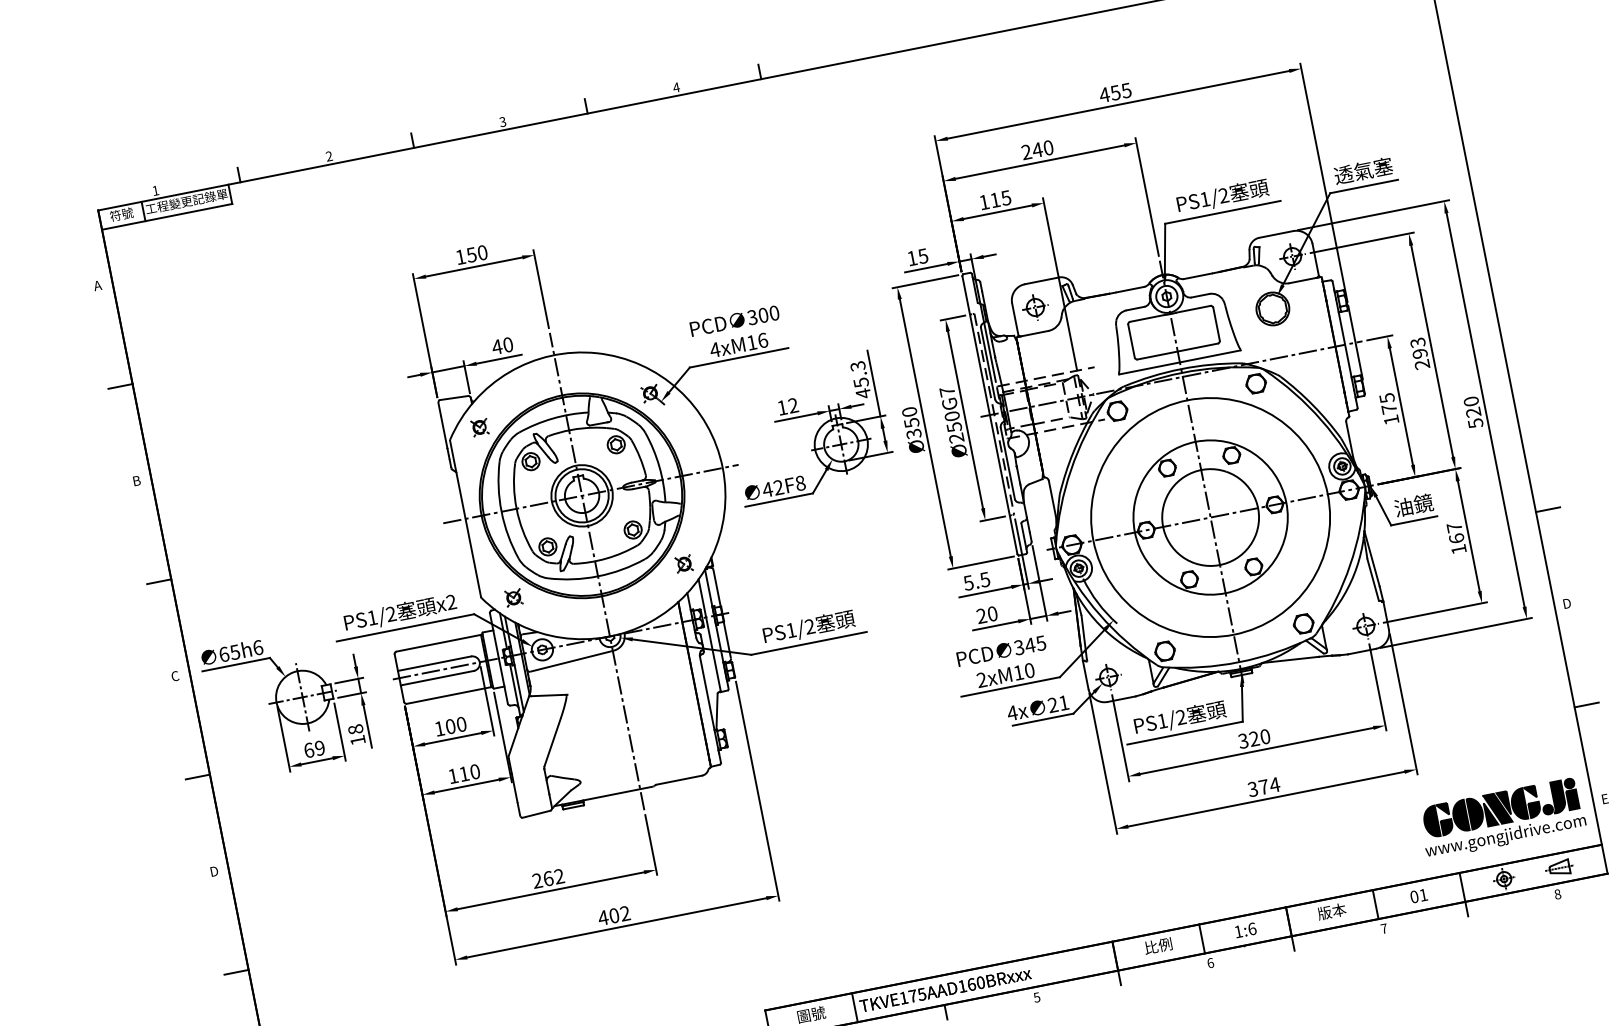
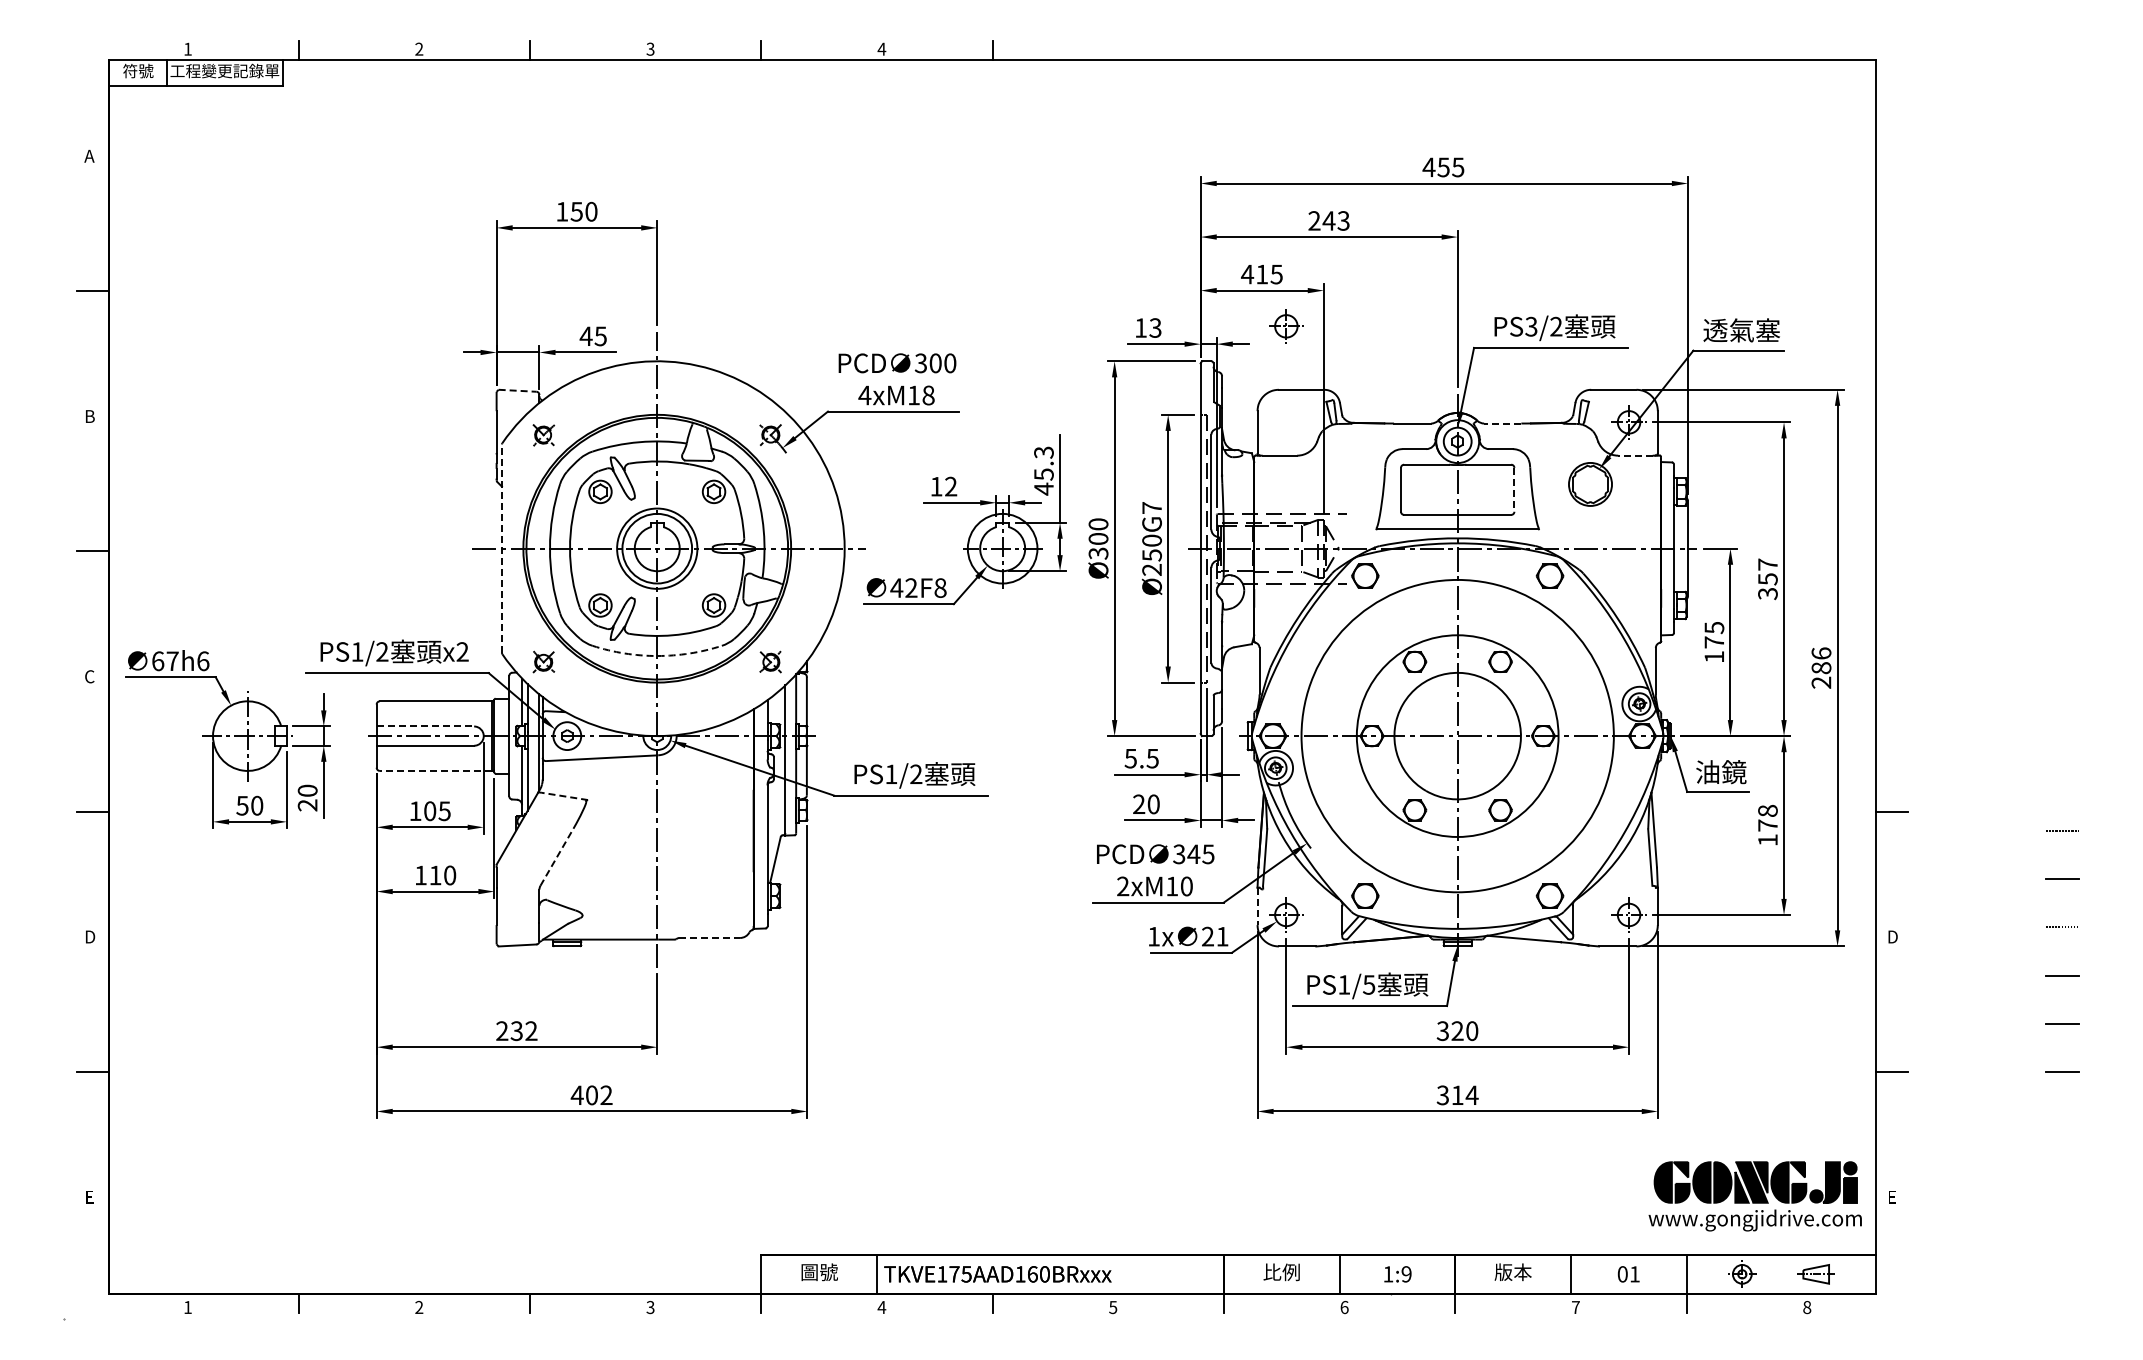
text: (1048, 147) -> (1343, 220), 240 -> 243
text: (1205, 199) -> (1531, 326), PS1/2 -> PS3/2
text: (984, 202) -> (1247, 274), 115 -> 415
text: (923, 255) -> (1155, 327), 15 -> 13
line: (1197, 276) -> (1502, 423), solid -> dashed
line: (1301, 280) -> (1634, 455), solid -> dashed
part: (1035, 307) -> (1286, 326), moved
line: (1216, 324) -> (1514, 489), solid -> dashed
text: (762, 340) -> (928, 395), 4xM16 -> 4xM18
text: (507, 345) -> (600, 336), 40 -> 45
text: (1419, 353) -> (1767, 579), 293 -> 357
line: (453, 397) -> (517, 390), solid -> dashed
text: (1473, 411) -> (1821, 667), 520 -> 286
text: (911, 423) -> (1098, 539), Ø350 -> Ø300
line: (465, 518) -> (501, 548), solid -> dashed
text: (1455, 532) -> (1767, 817), 167 -> 178
arc: (598, 576) -> (657, 656), solid -> dashed
text: (235, 652) -> (172, 661), 65h6 -> 67h6
line: (434, 663) -> (425, 726), solid -> dashed
line: (1085, 675) -> (1257, 906), solid -> dashed
line: (448, 695) -> (435, 770), solid -> dashed
line: (549, 695) -> (564, 796), solid -> dashed
text: (1012, 713) -> (1153, 936), 4x -> 1x
text: (1181, 717) -> (1369, 984), PS1/2 -> PS1/5
text: (461, 724) -> (444, 811), 100 -> 105
text: (356, 734) -> (307, 797), 18 -> 20
line: (552, 742) -> (556, 857), solid -> dashed
text: (314, 749) -> (249, 805), 69 -> 50
line: (679, 780) -> (710, 938), solid -> dashed
text: (1263, 786) -> (1457, 1094), 374 -> 314
text: (548, 878) -> (516, 1030), 262 -> 232
text: (1252, 929) -> (1406, 1274), 1:6 -> 1:9

